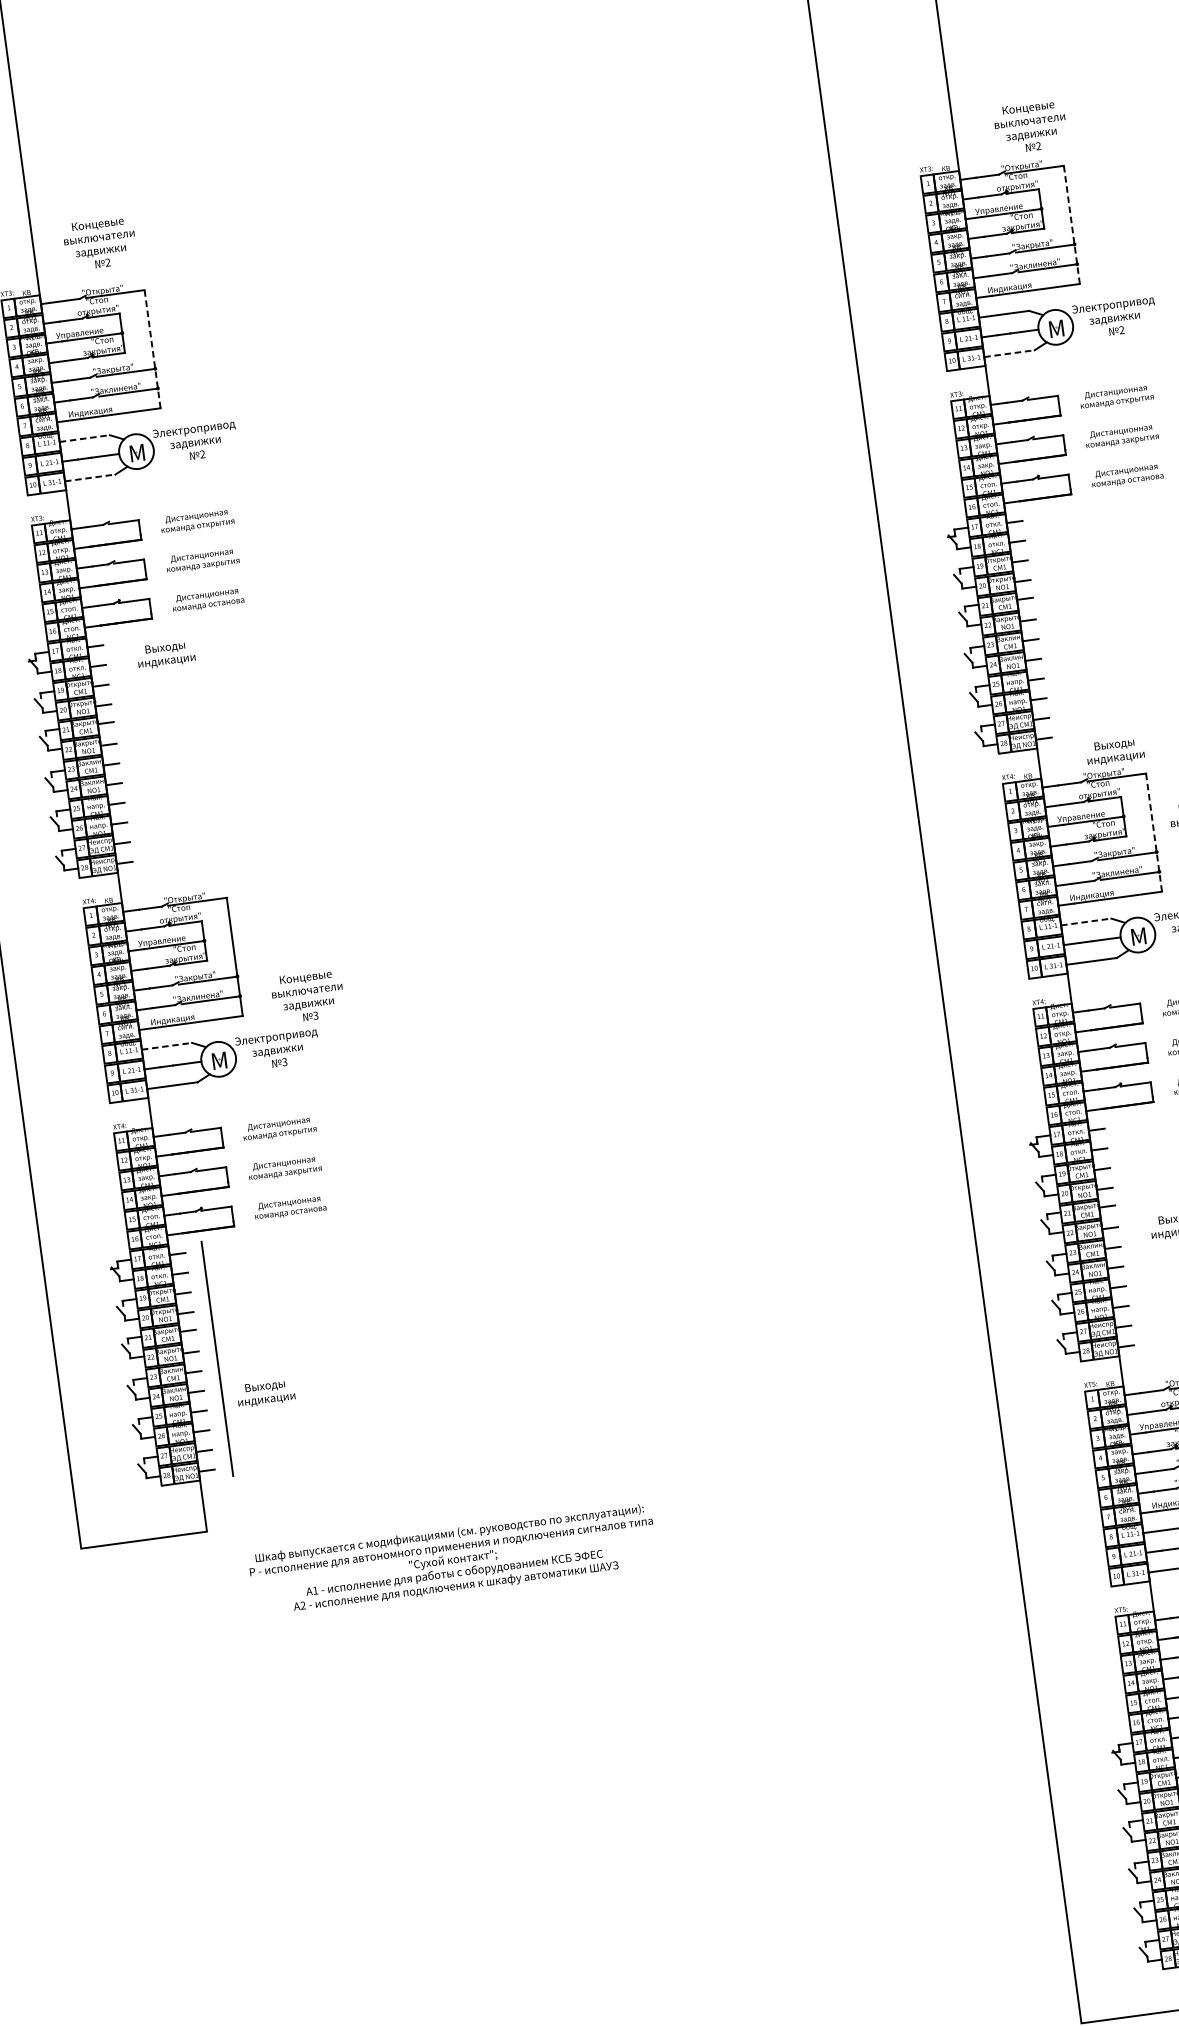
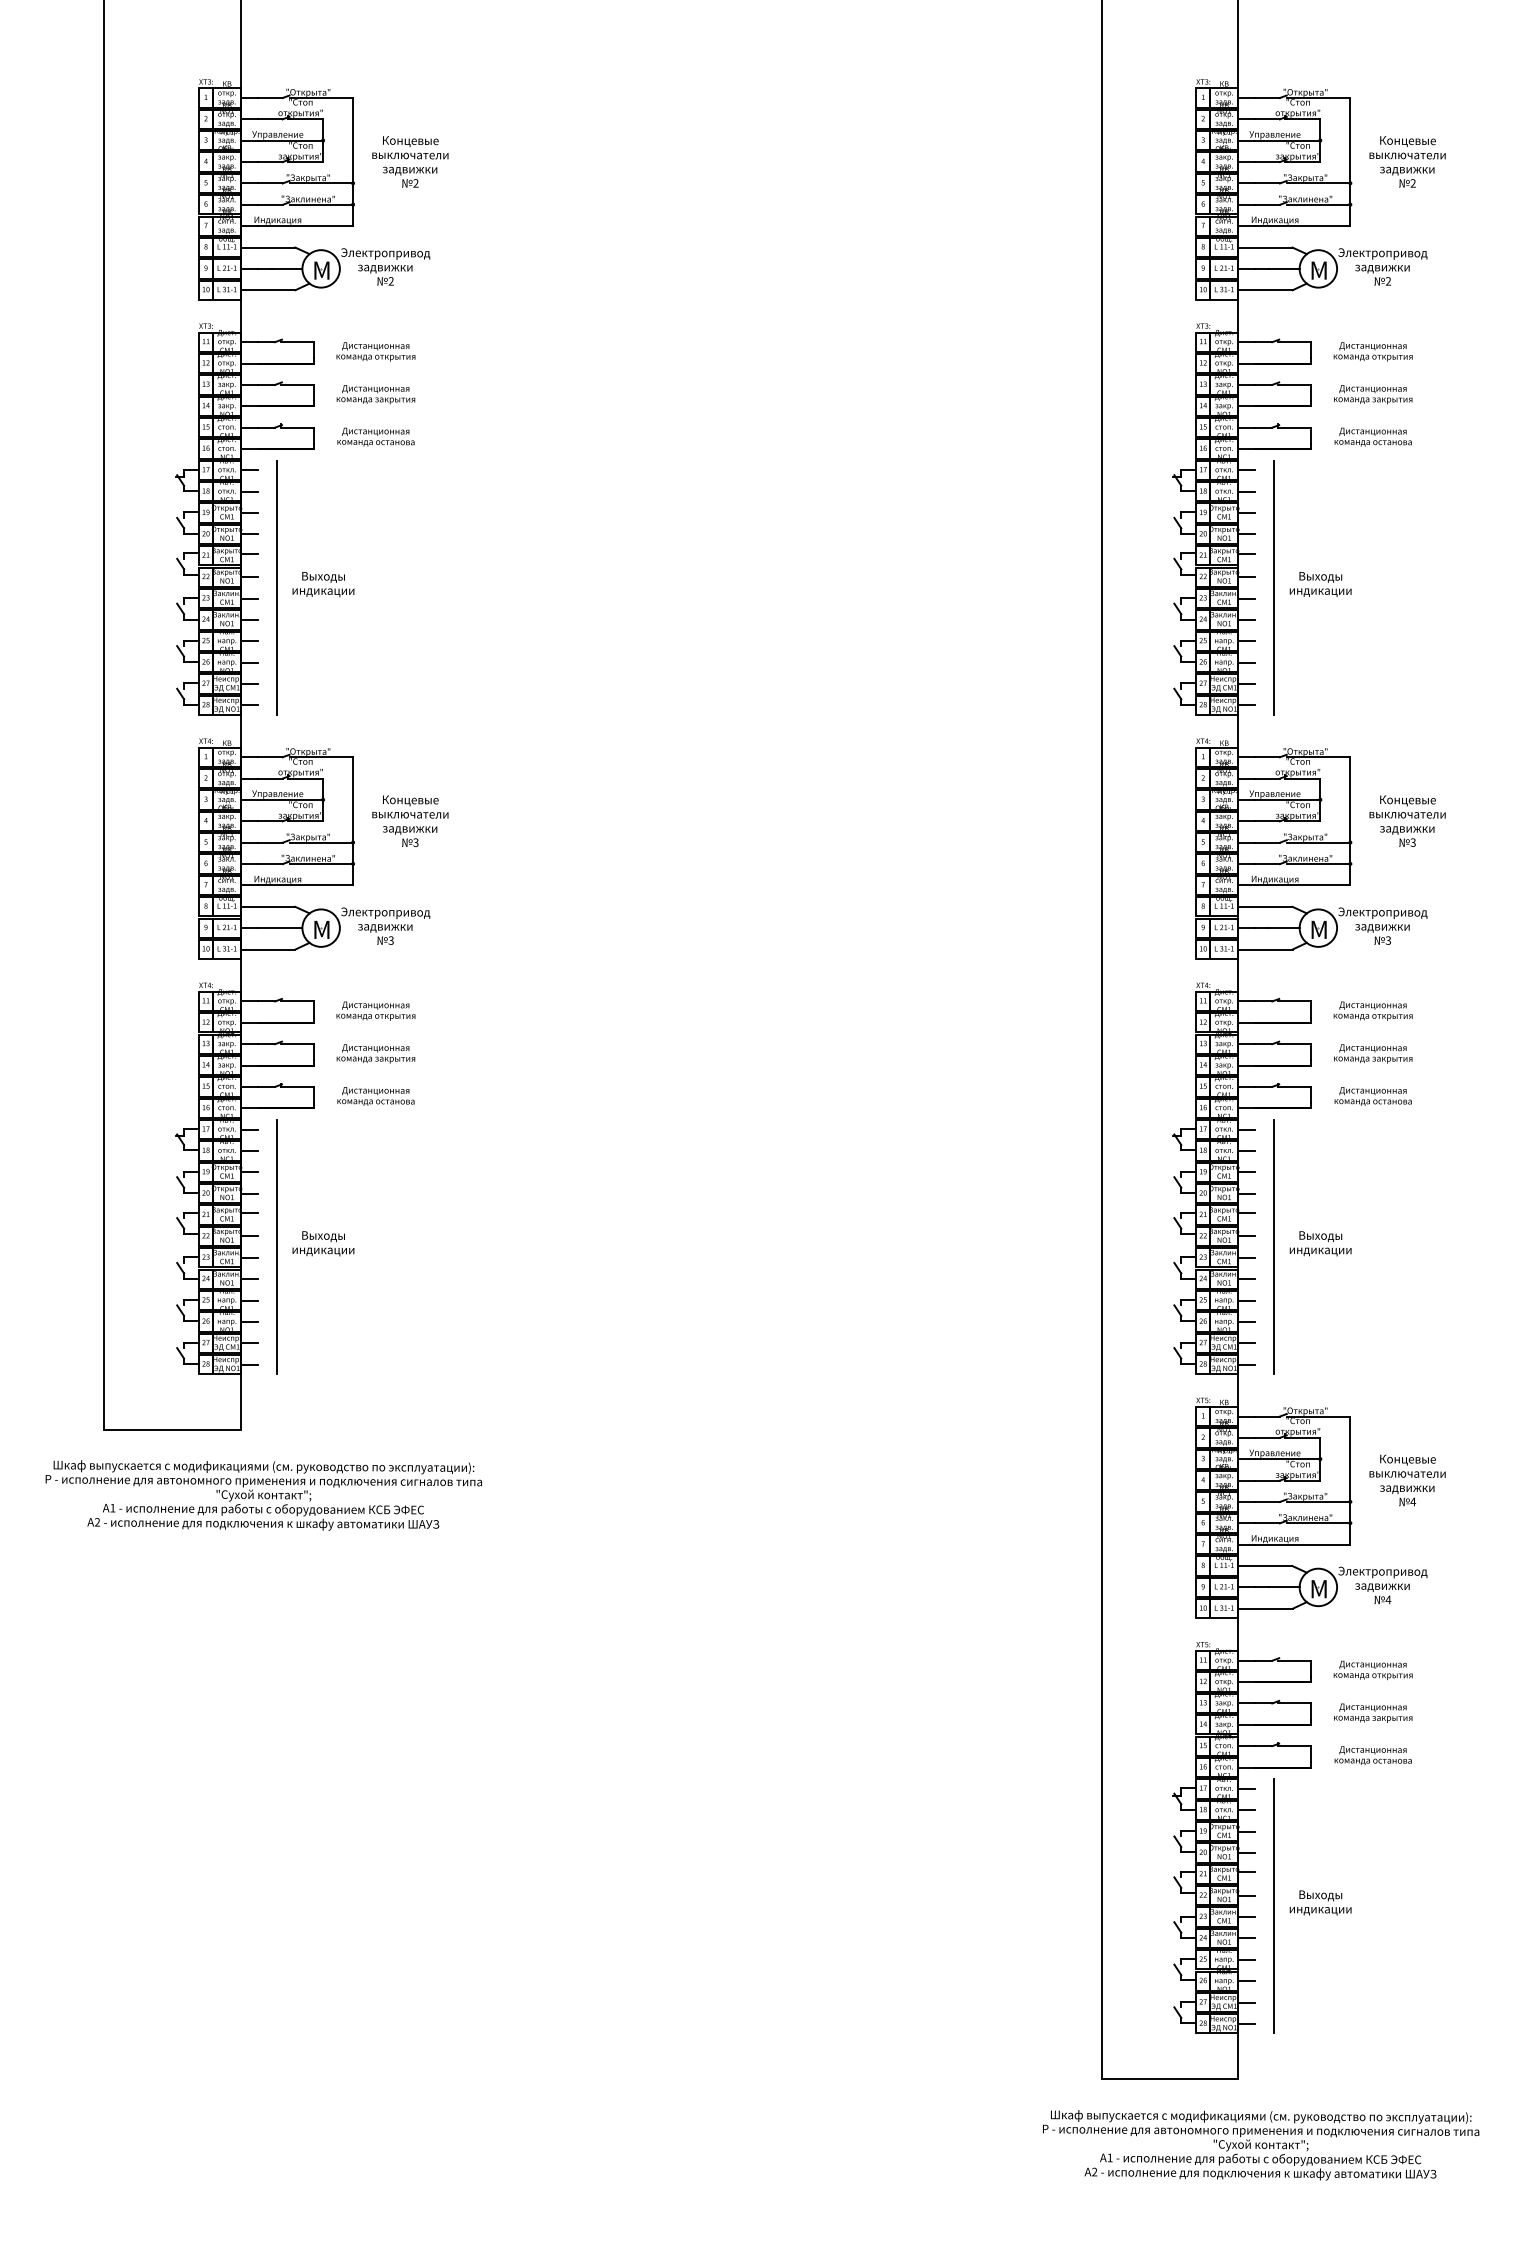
text: (1030, 126) -> (1407, 161), moved
line: (1071, 224) -> (1350, 161), dashed -> solid
text: (100, 243) -> (410, 161), moved
line: (152, 348) -> (353, 161), dashed -> solid
line: (1009, 353) -> (1265, 290), dashed -> solid
line: (85, 438) -> (268, 247), dashed -> solid
line: (90, 478) -> (268, 290), dashed -> solid
line: (1054, 626) -> (1273, 587), added
text: (166, 654) -> (323, 584), moved
line: (135, 750) -> (276, 587), added
text: (1115, 751) -> (1320, 584), moved
line: (1154, 831) -> (1350, 820), dashed -> solid
line: (1086, 921) -> (1265, 906), dashed -> solid
text: (308, 995) -> (410, 820), moved
line: (167, 1045) -> (268, 906), dashed -> solid
line: (1136, 1235) -> (1273, 1247), added
text: (265, 1393) -> (323, 1243), moved
text: (452, 1560) -> (263, 1495), moved

